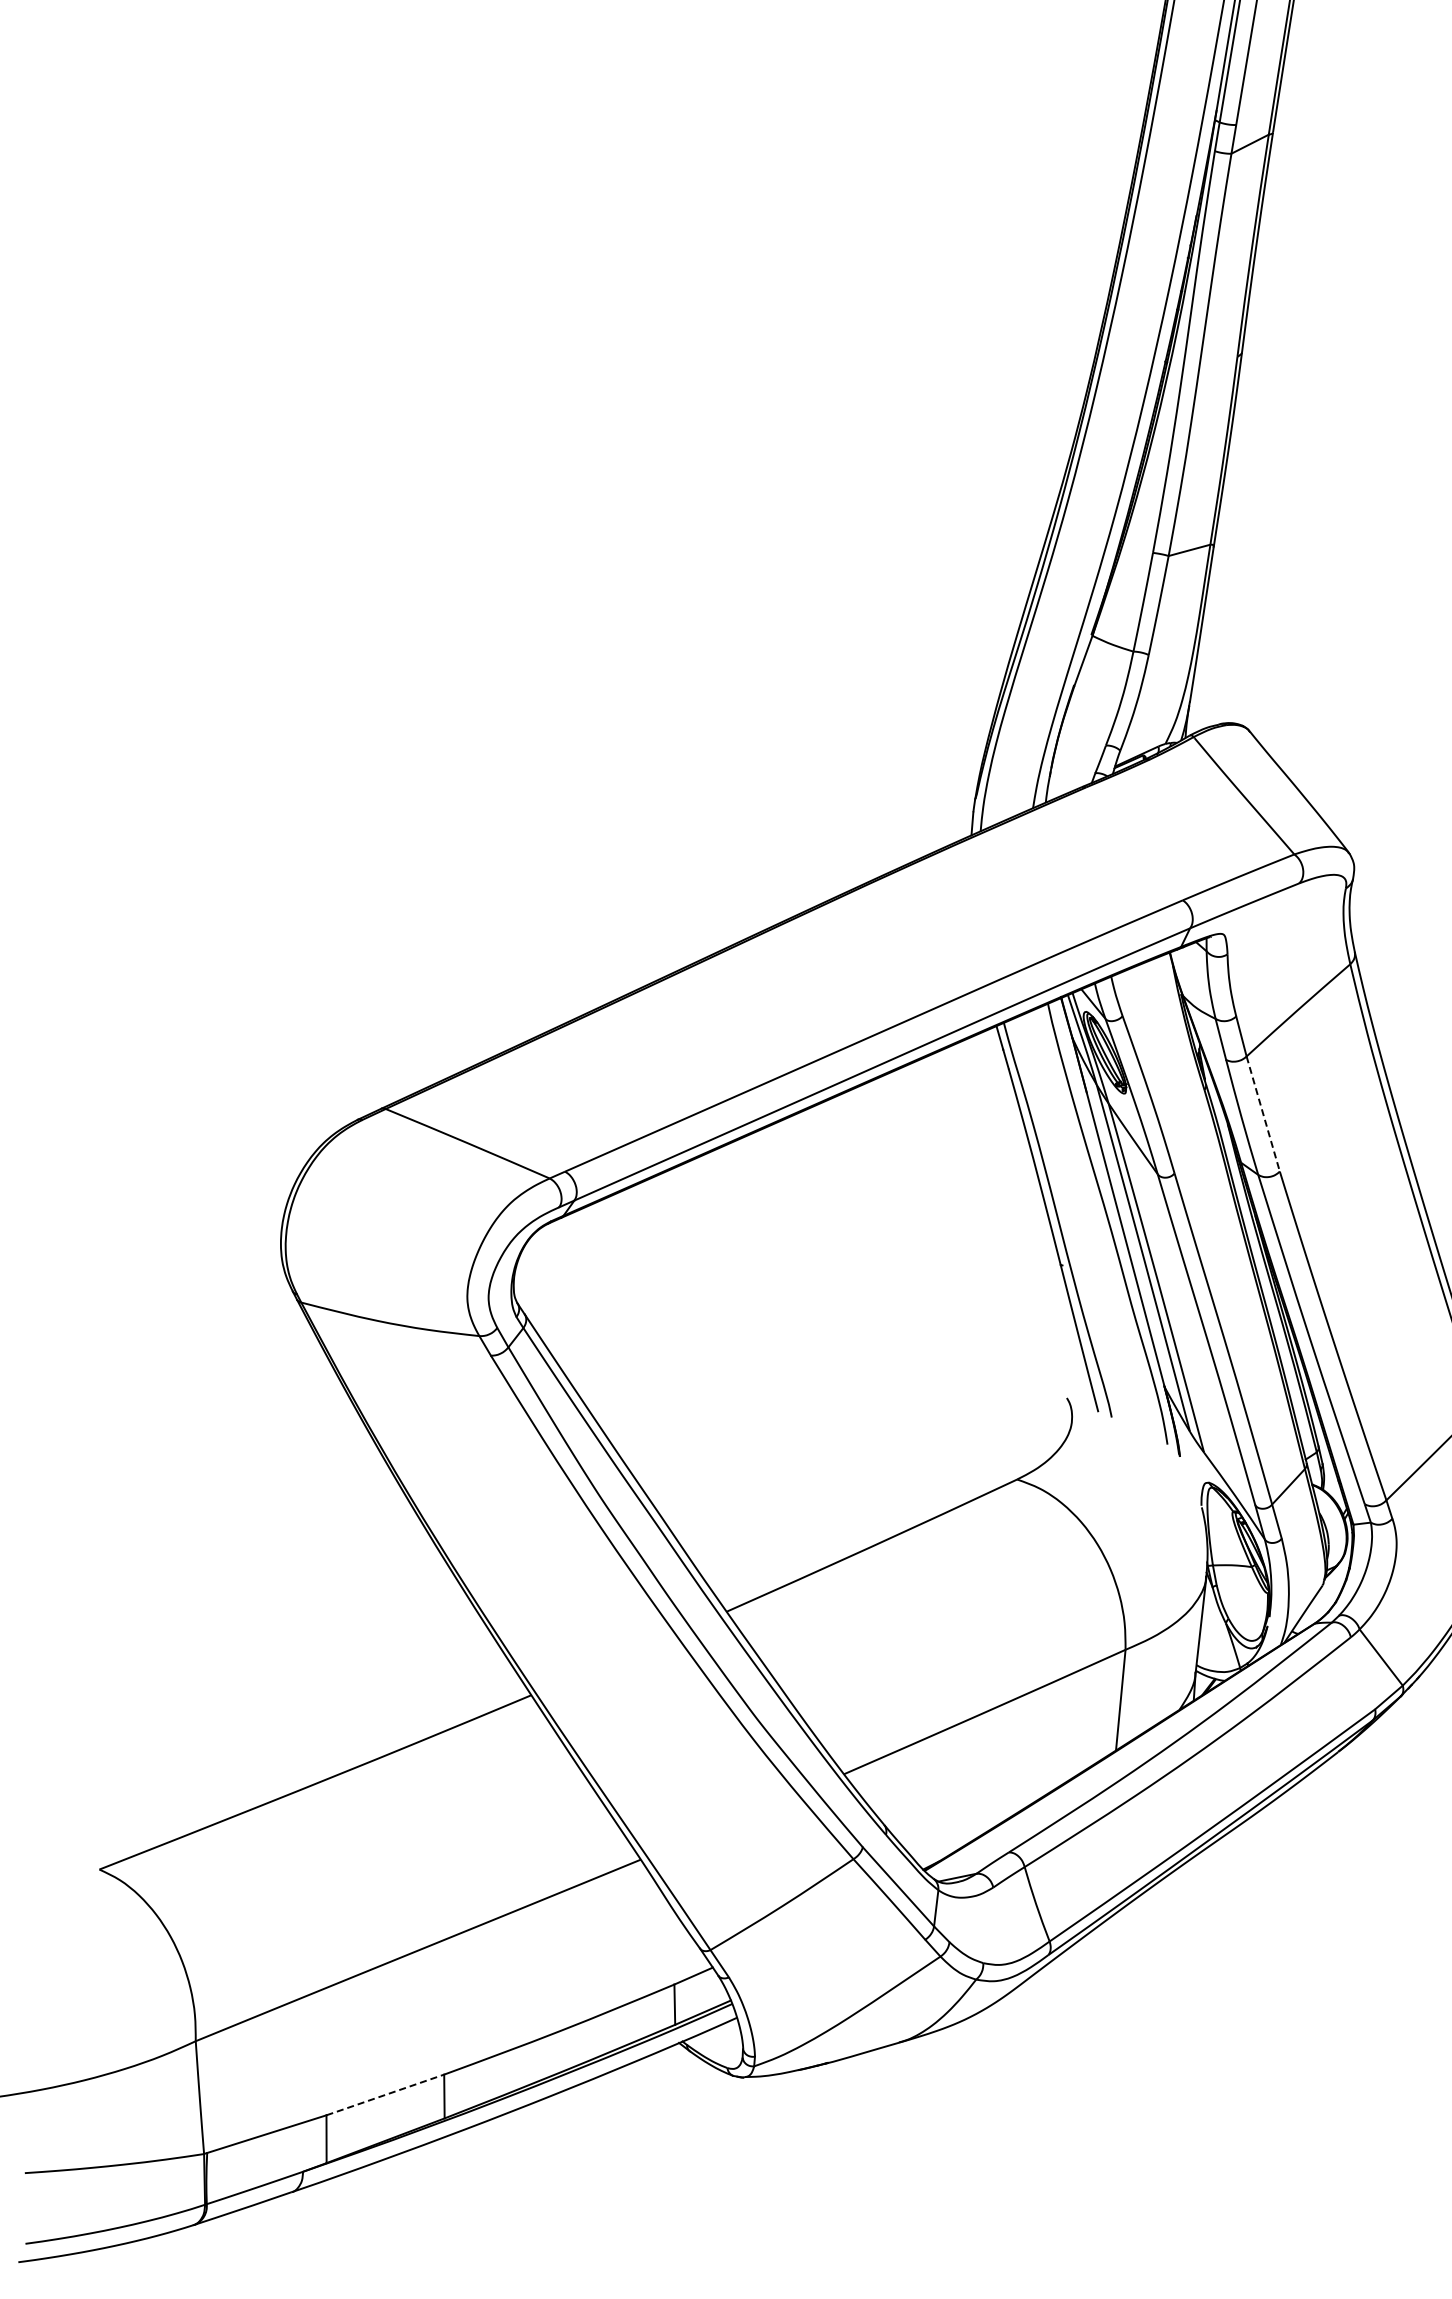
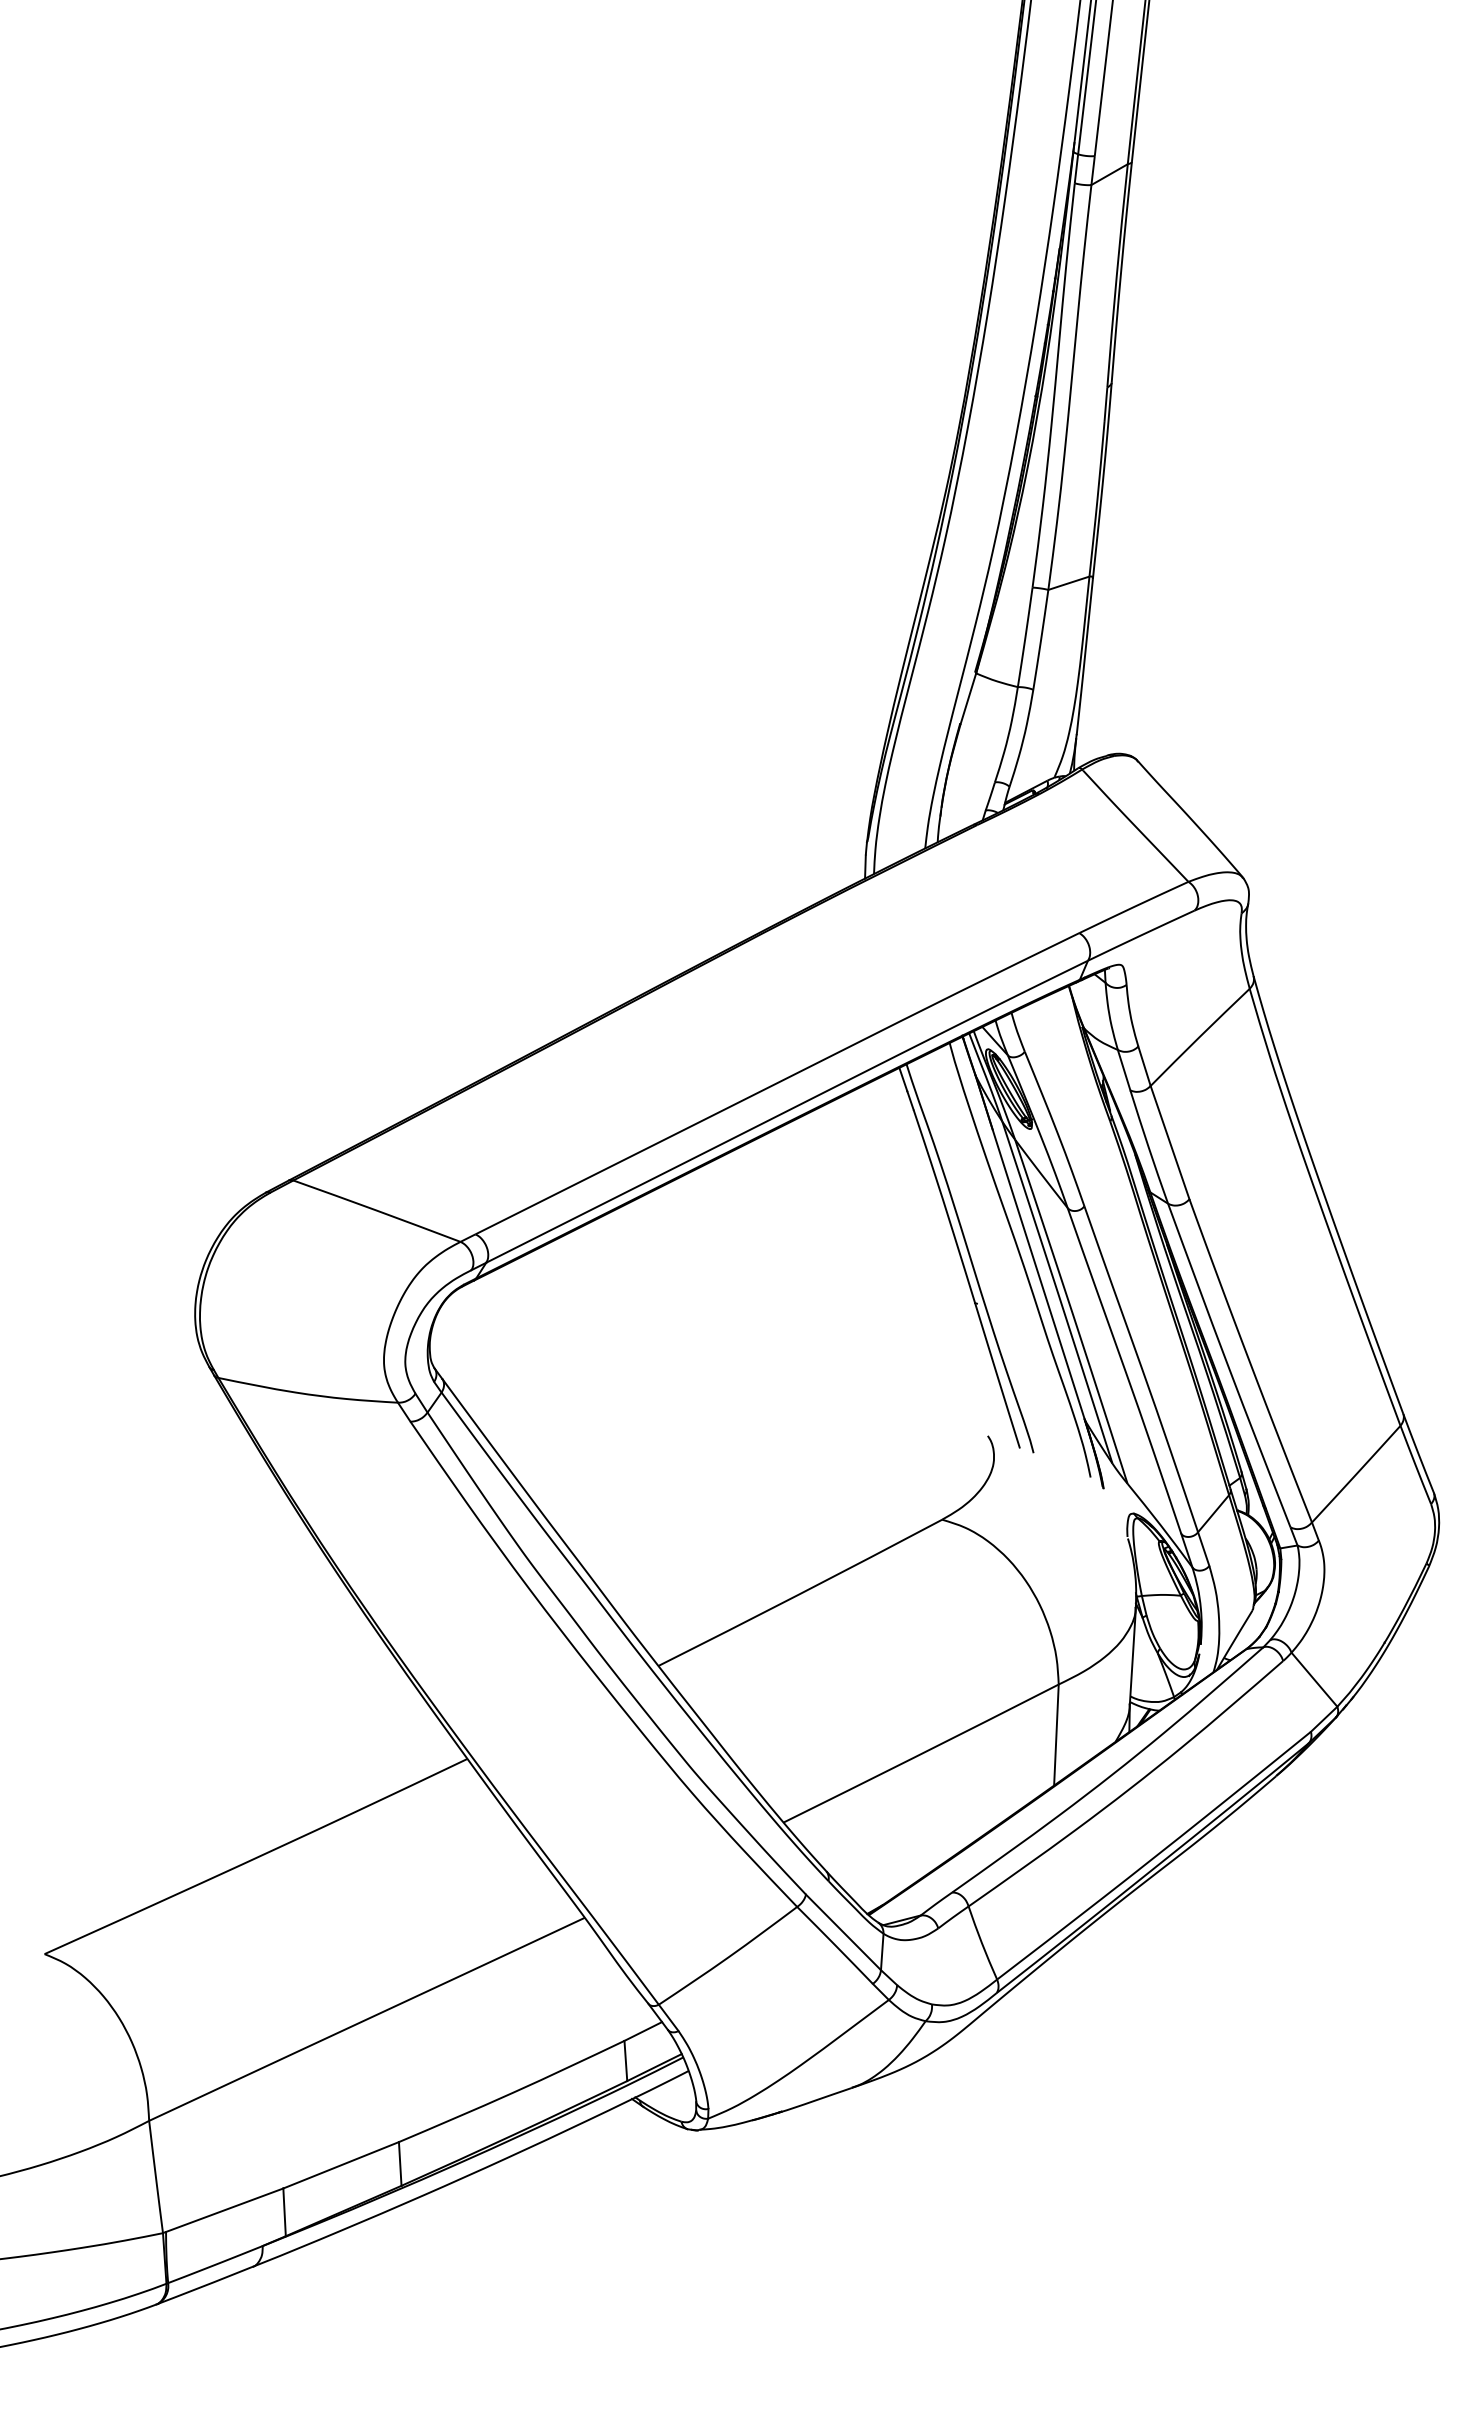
line: (1263, 1113) -> (1170, 1142), dashed -> solid
line: (385, 2095) -> (341, 2165), dashed -> solid

